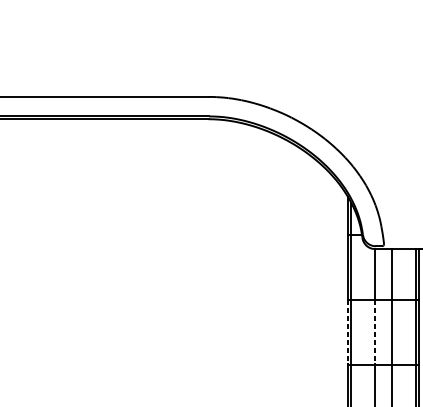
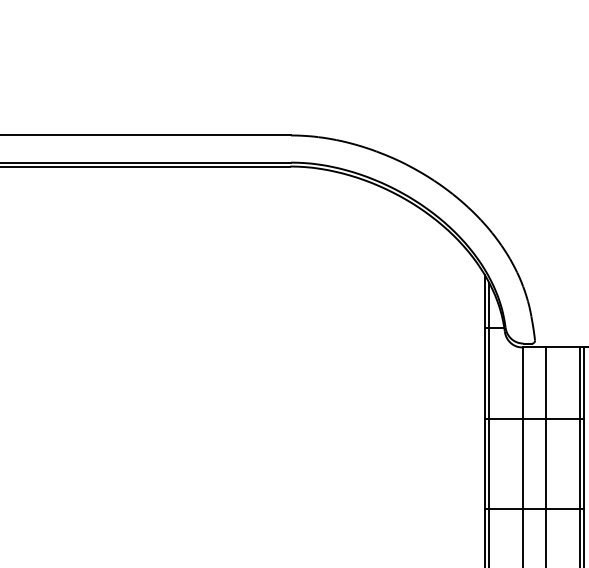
line: (347, 332) -> (484, 464), dashed -> solid
line: (375, 332) -> (522, 464), dashed -> solid

